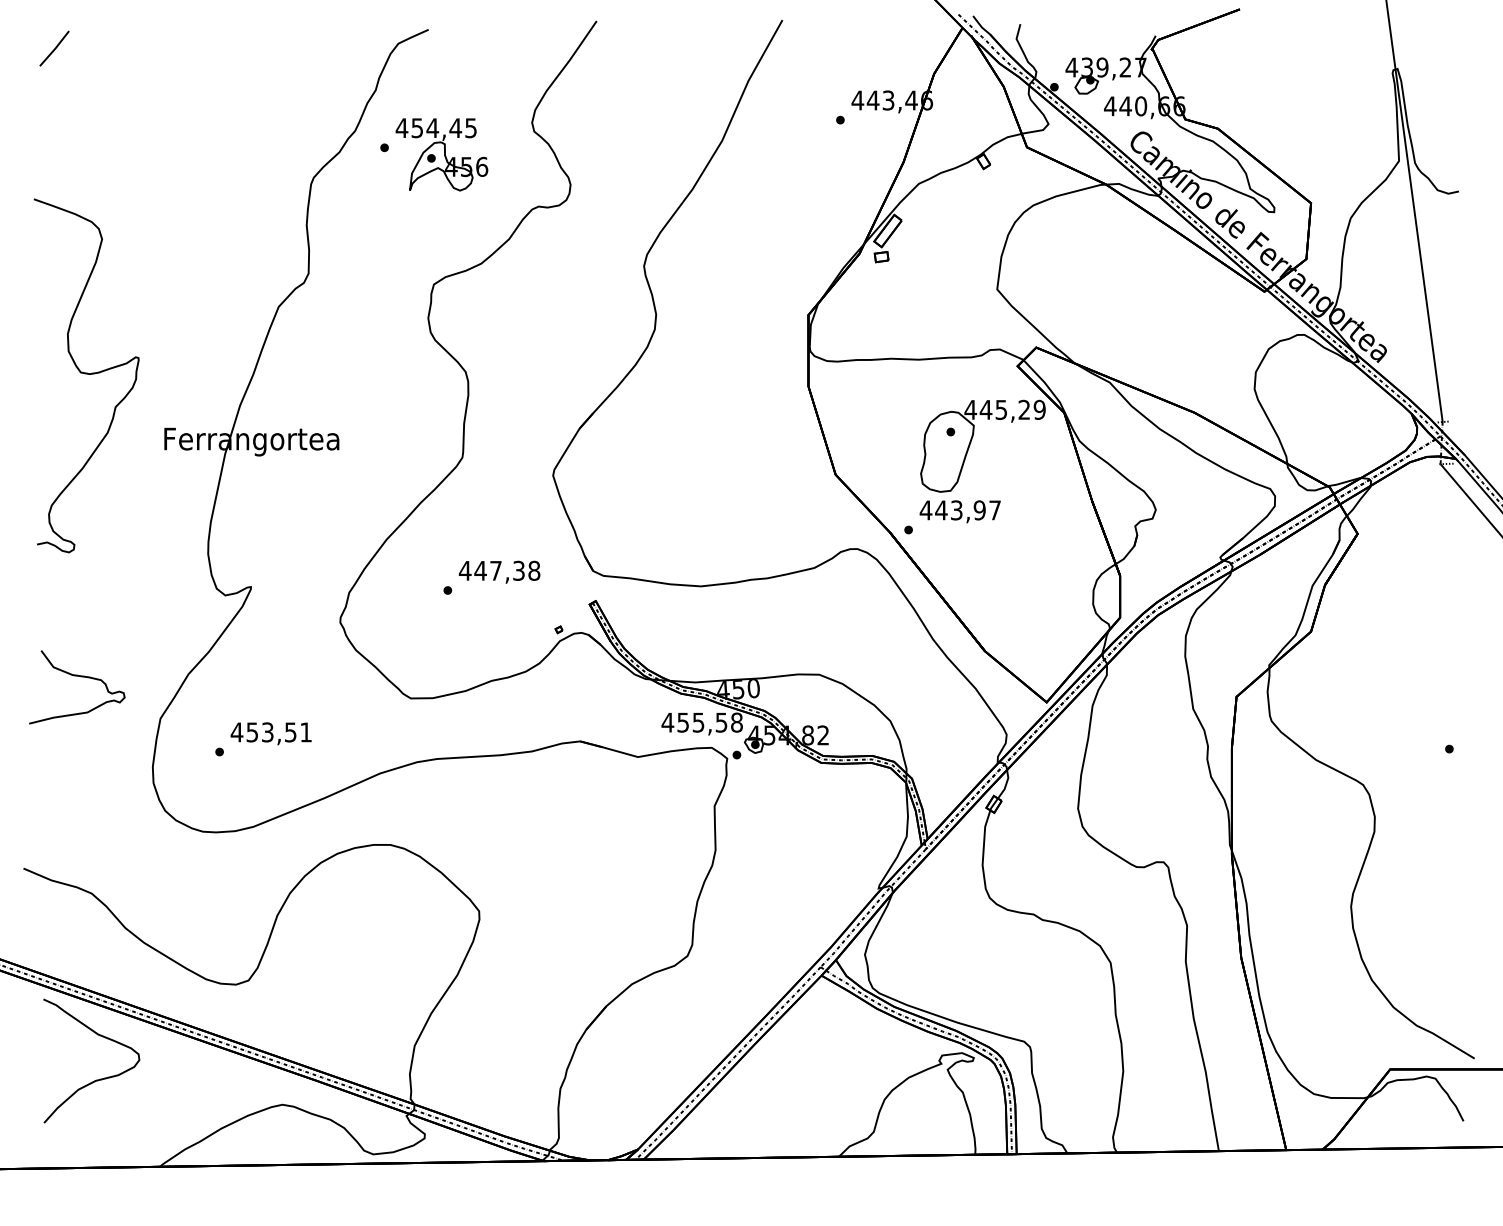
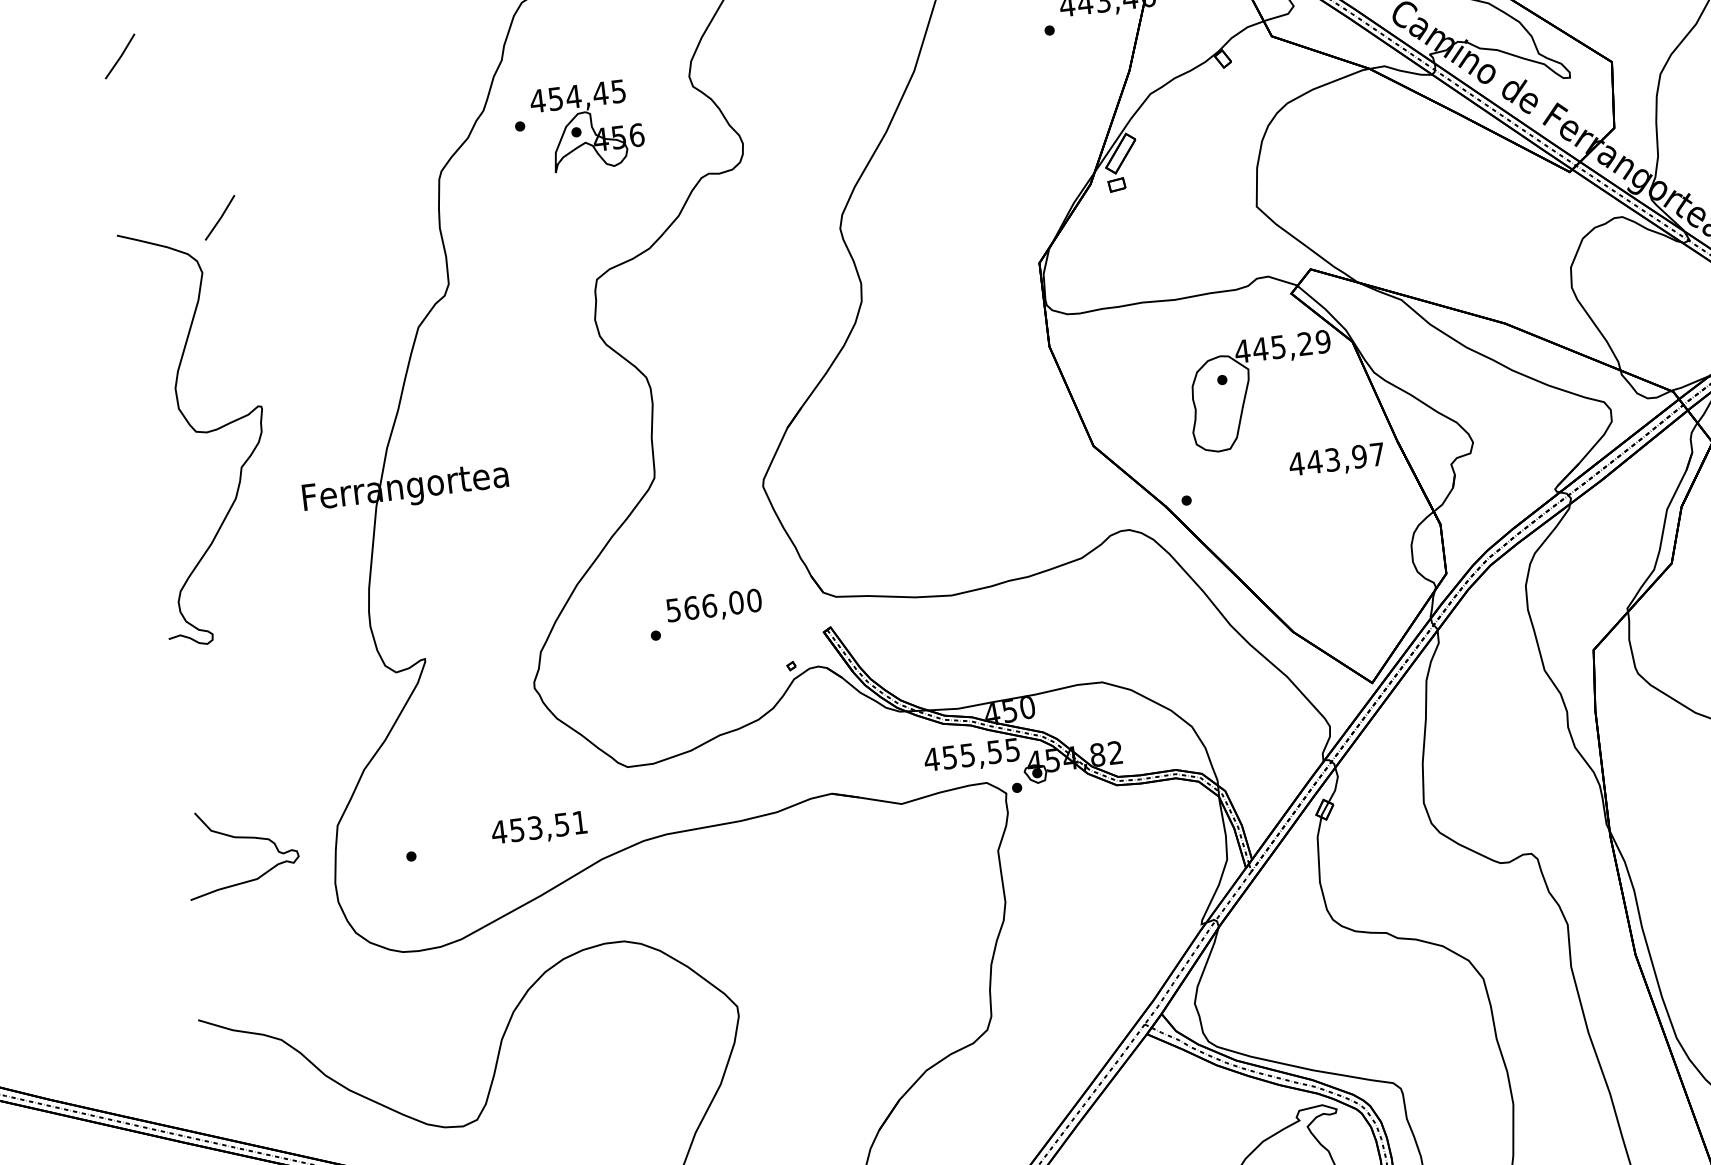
line: (122, 194) -> (219, 217), added
text: (959, 511) -> (1336, 460), moved
text: (499, 570) -> (713, 605), 447,38 -> 566,00
curve: (80, 677) -> (244, 839), moved
text: (736, 722) -> (1012, 749), 455,58 -> 455,55
text: (270, 733) -> (538, 828), moved

